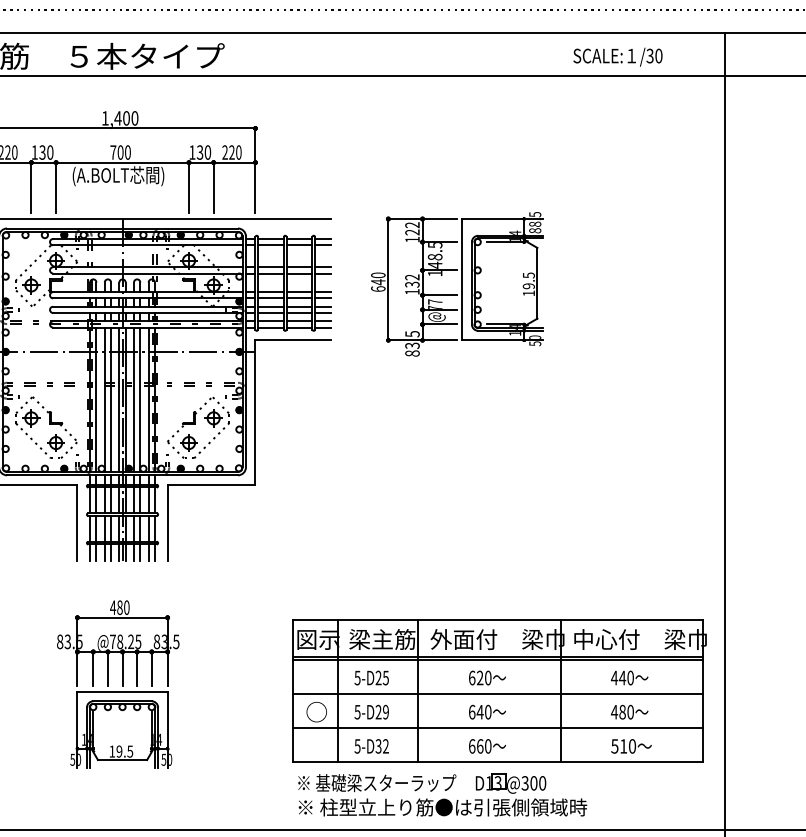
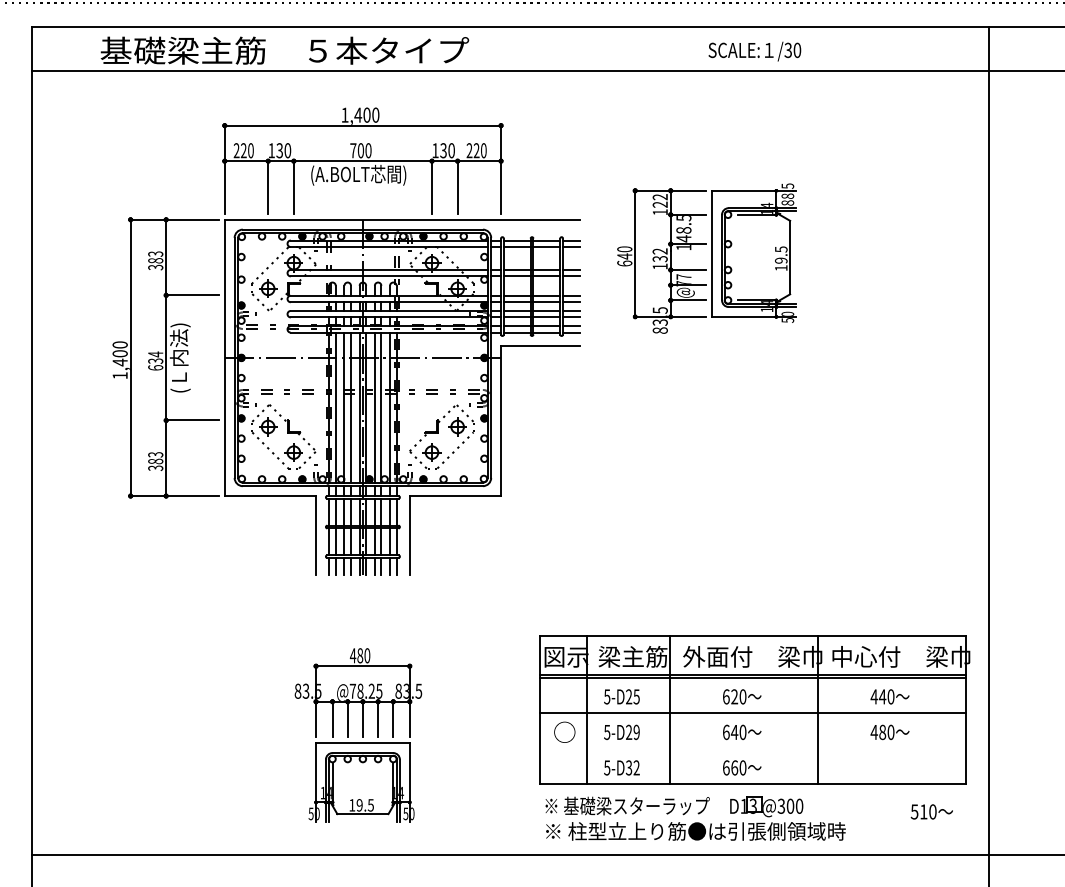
text: (617, 57) -> (754, 51), moved
part: (456, 284) -> (706, 258), moved
part: (118, 684) -> (358, 735), moved
line: (497, 727) -> (752, 748), removed
text: (631, 745) -> (931, 811), moved

